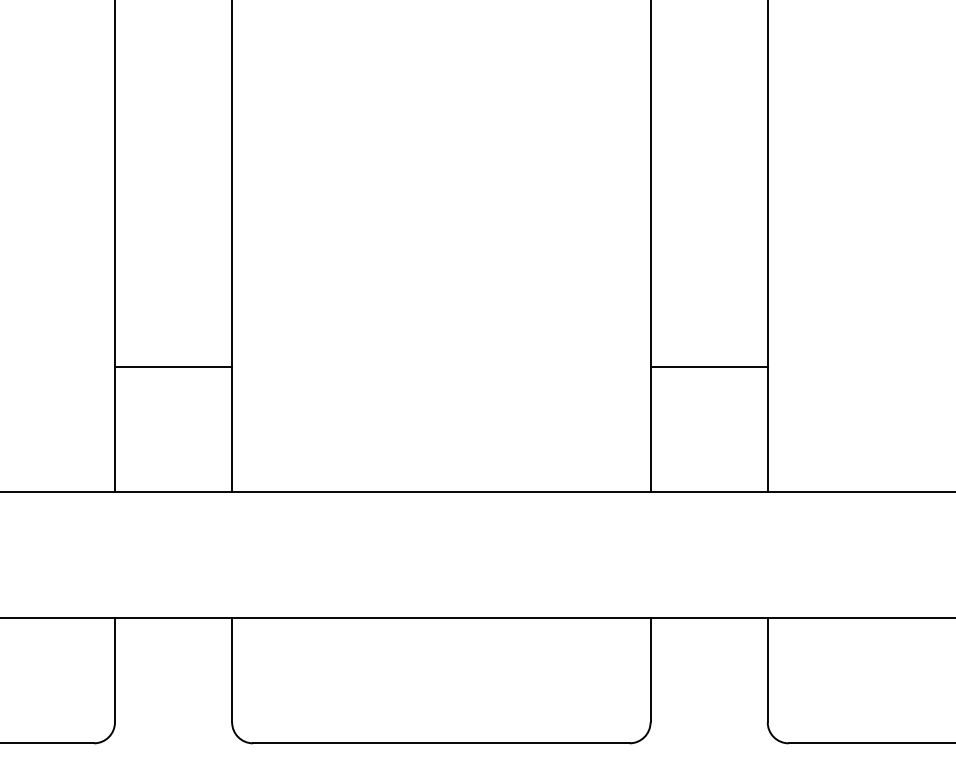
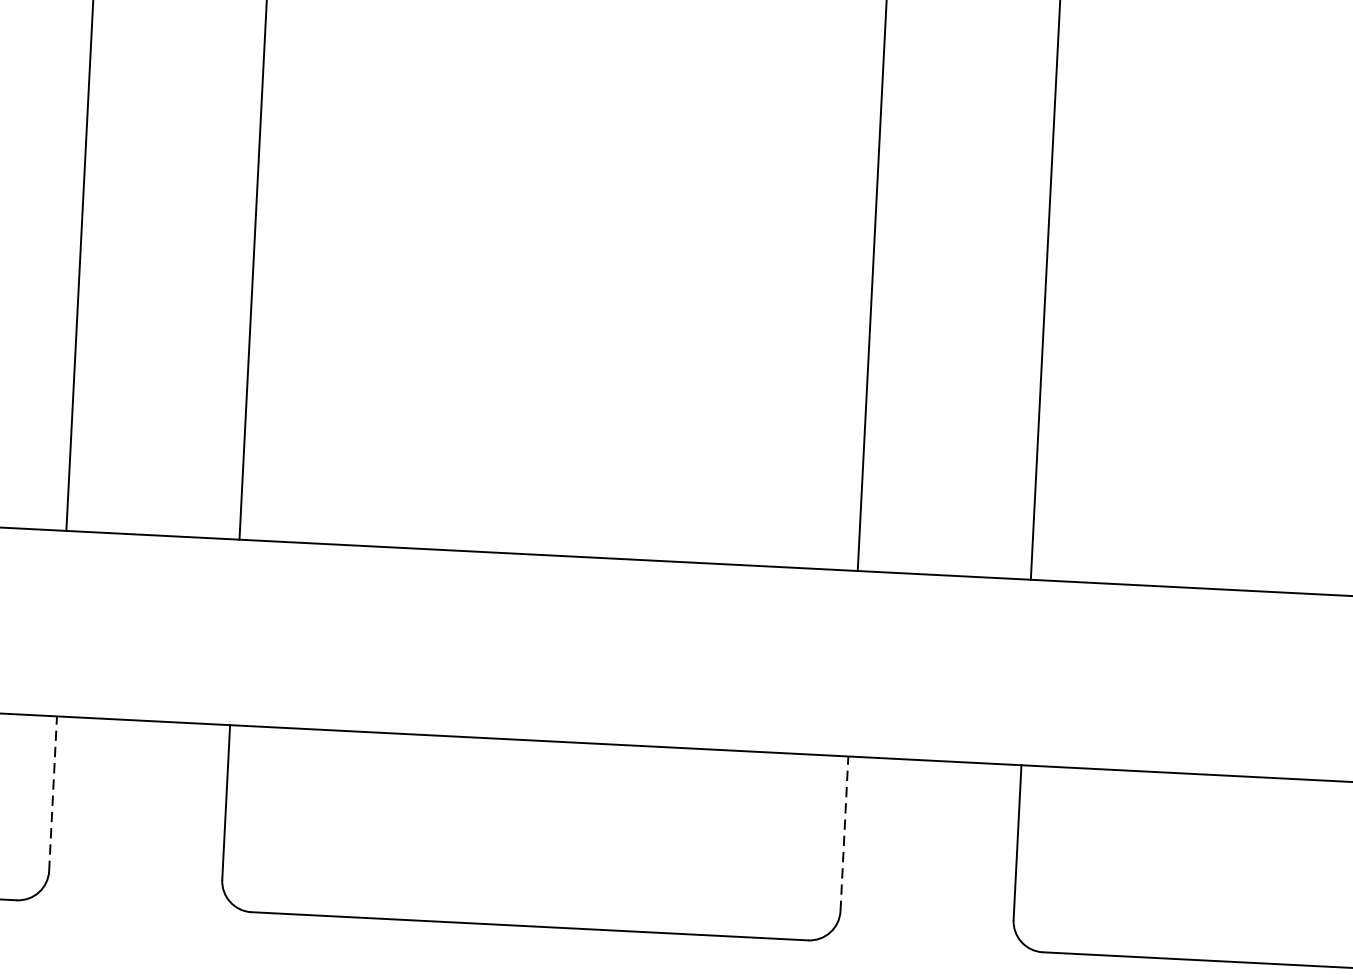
line: (173, 366) -> (162, 349), removed
line: (708, 366) -> (952, 389), removed
line: (114, 669) -> (52, 792), solid -> dashed
line: (650, 669) -> (844, 832), solid -> dashed

